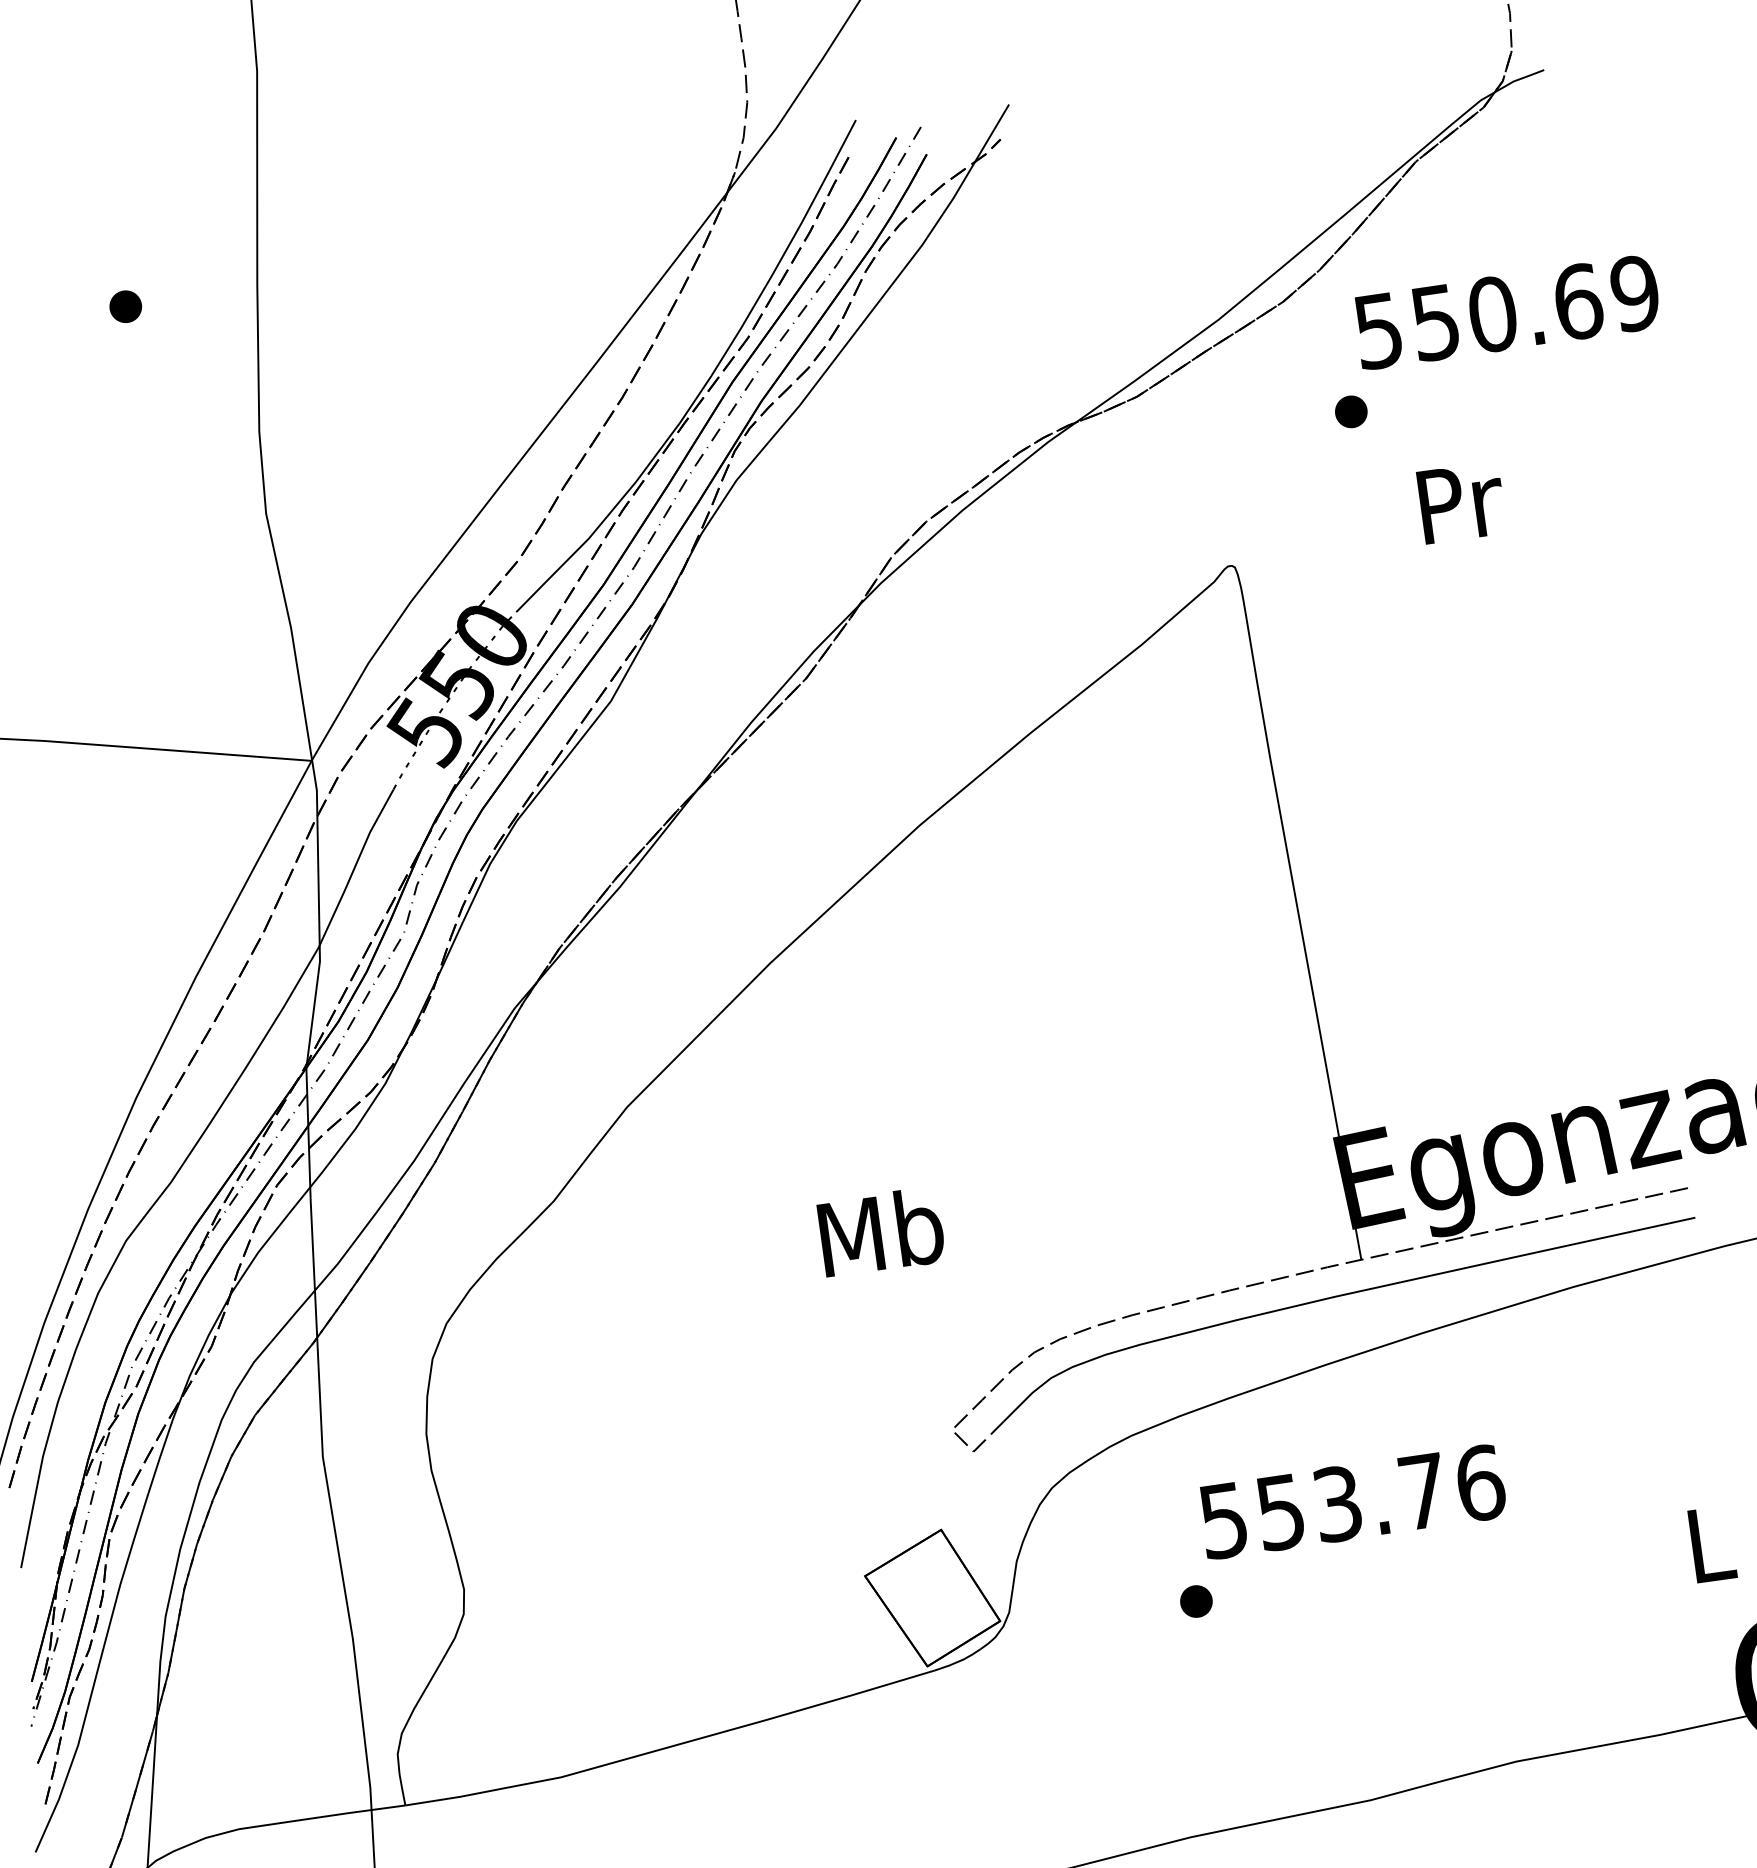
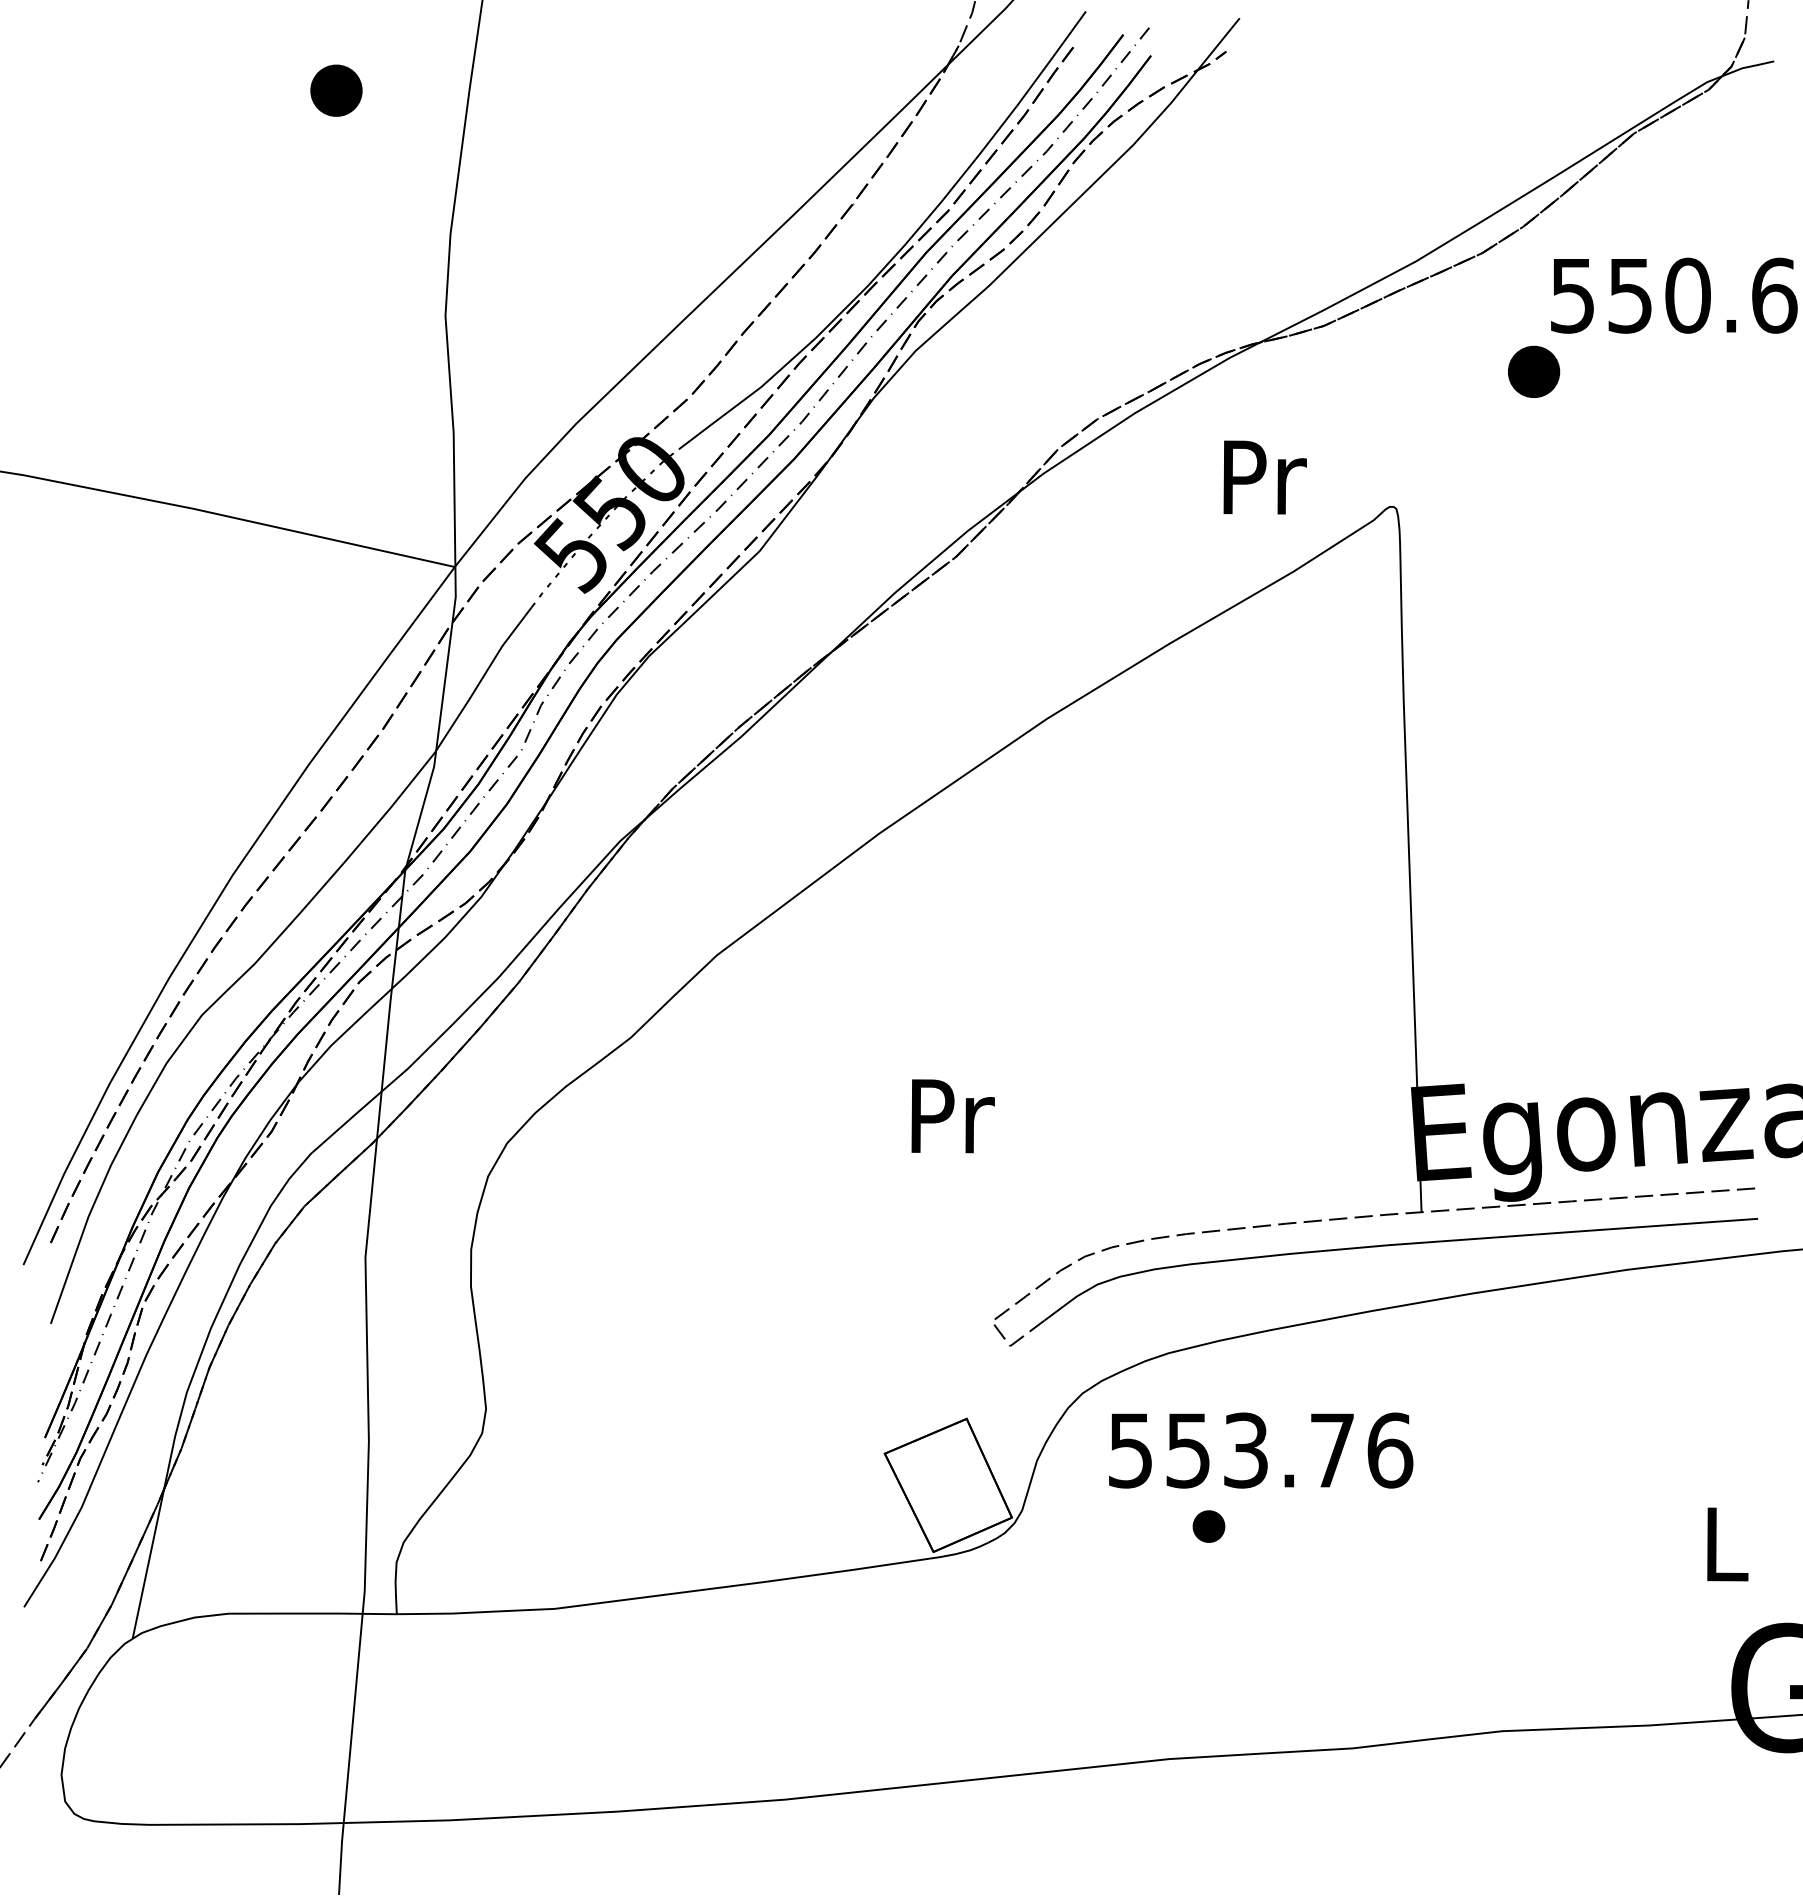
part: (125, 306) -> (336, 90), size x1.6
part: (1350, 411) -> (1533, 371), size x1.6
text: (1461, 502) -> (1264, 477), moved
text: (881, 1232) -> (950, 1115), Mb -> Pr
text: (1353, 1501) -> (1261, 1450), moved

